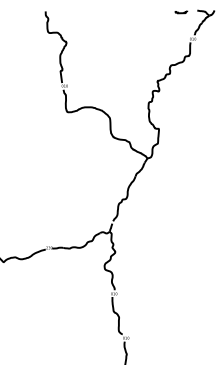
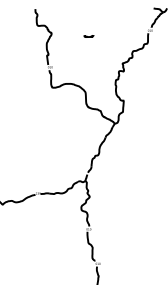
curve: (181, 12) -> (89, 36), moved

